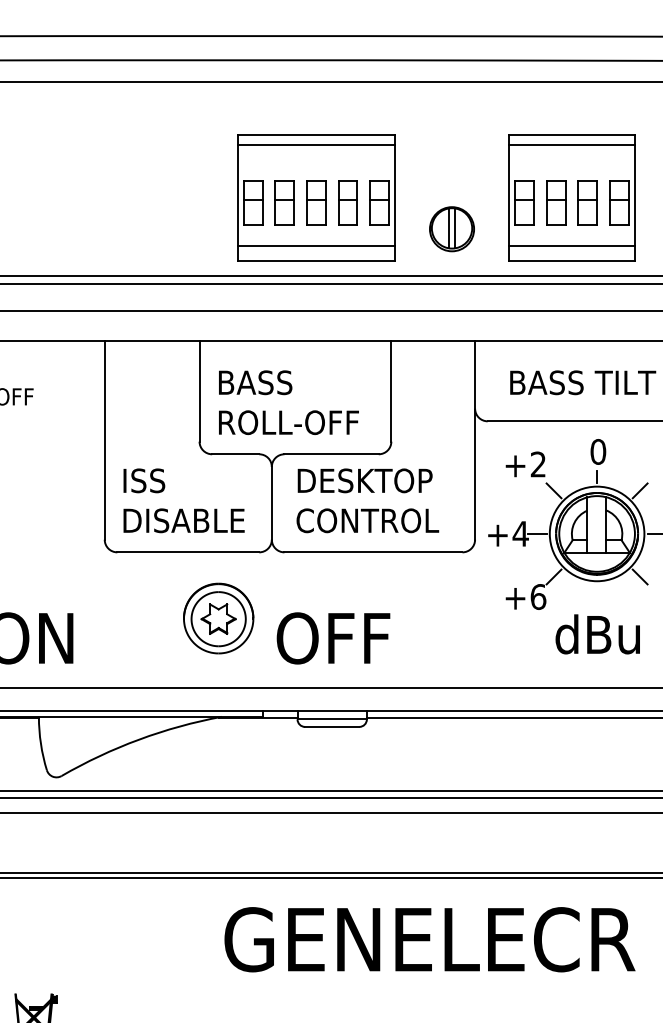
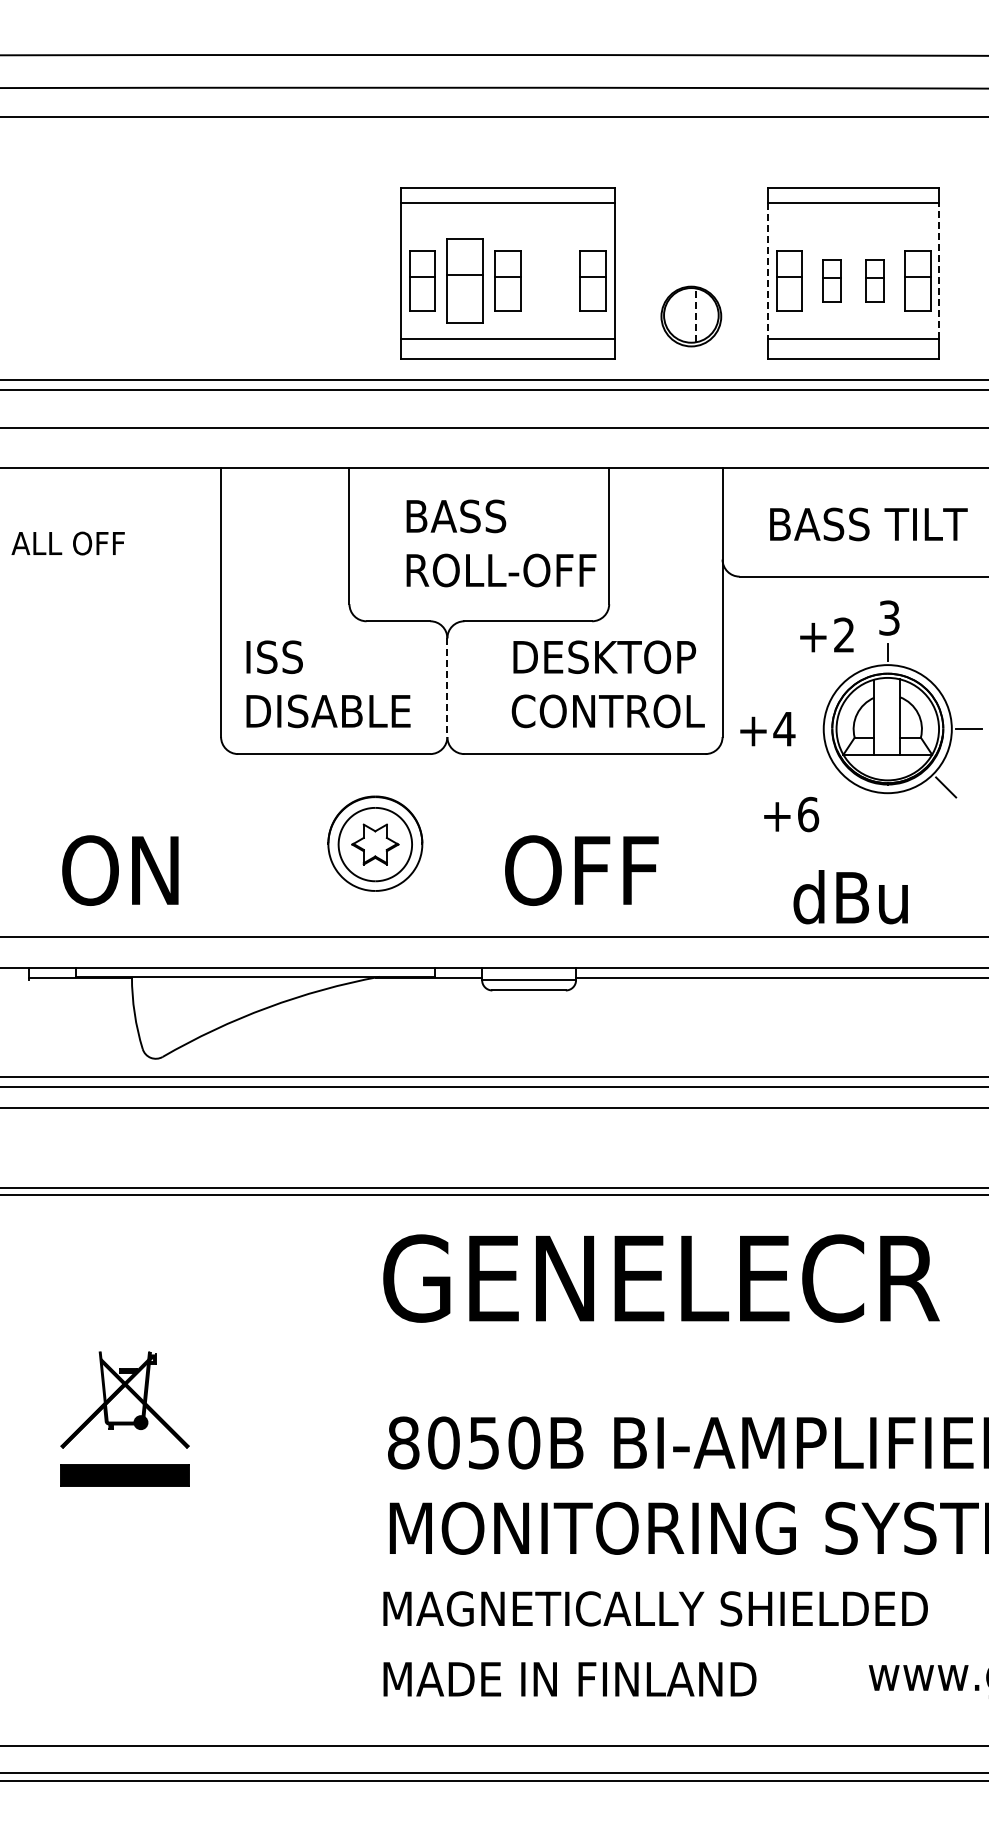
line: (509, 195) -> (768, 271), solid -> dashed
line: (635, 195) -> (939, 270), solid -> dashed
part: (284, 202) -> (464, 280), size x1.4
part: (348, 202) -> (550, 280), removed
part: (555, 202) -> (831, 280), size x0.7
part: (587, 202) -> (874, 280), size x0.7
line: (448, 227) -> (686, 314), removed
line: (455, 228) -> (695, 315), solid -> dashed
text: (288, 402) -> (501, 543), moved
text: (598, 451) -> (889, 617), 0 -> 3
text: (525, 464) -> (826, 634), moved
line: (554, 490) -> (829, 670), removed
line: (640, 490) -> (946, 670), removed
text: (367, 500) -> (607, 684), moved
line: (271, 503) -> (447, 688), solid -> dashed
line: (537, 534) -> (806, 729), removed
line: (554, 577) -> (829, 787), removed
text: (597, 634) -> (850, 897), moved
text: (333, 638) -> (581, 870), moved

